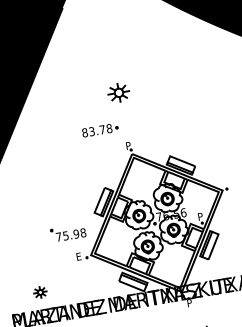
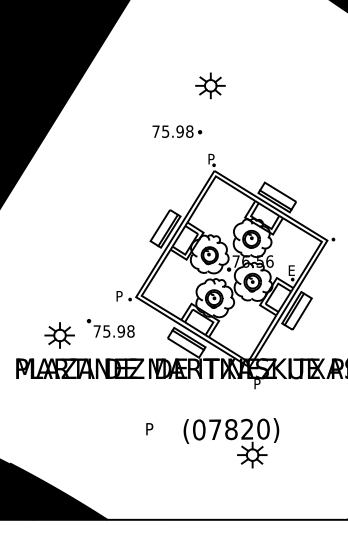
text: (93, 131) -> (167, 131), 83.78 -> 75.98
text: (201, 216) -> (292, 270), P -> E
part: (68, 233) -> (110, 328), moved
text: (79, 256) -> (120, 296), E -> P
part: (40, 292) -> (59, 335), size x1.67

